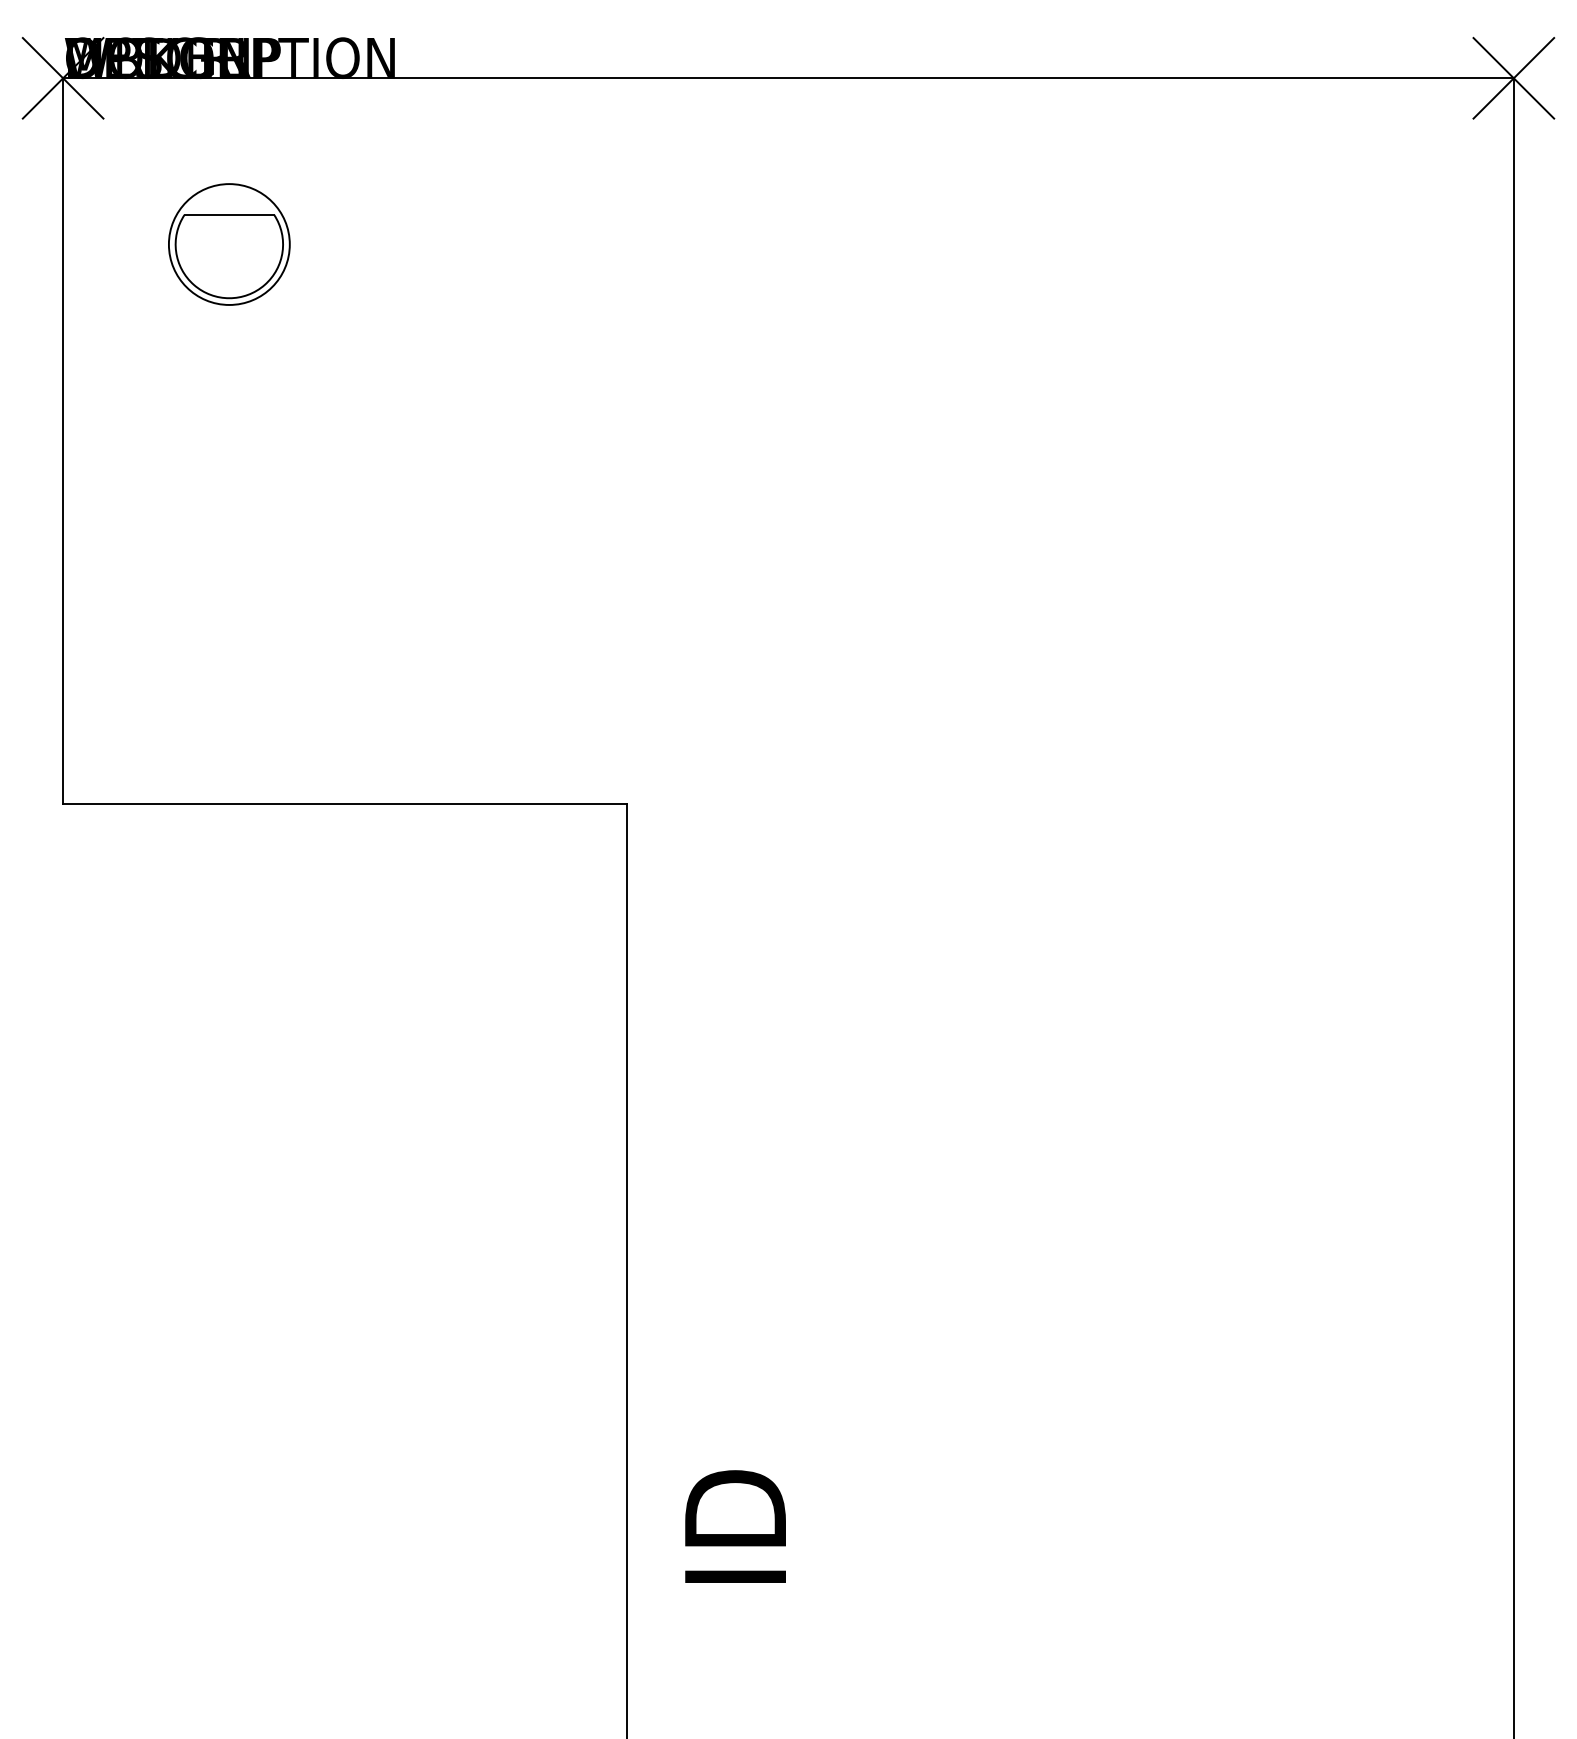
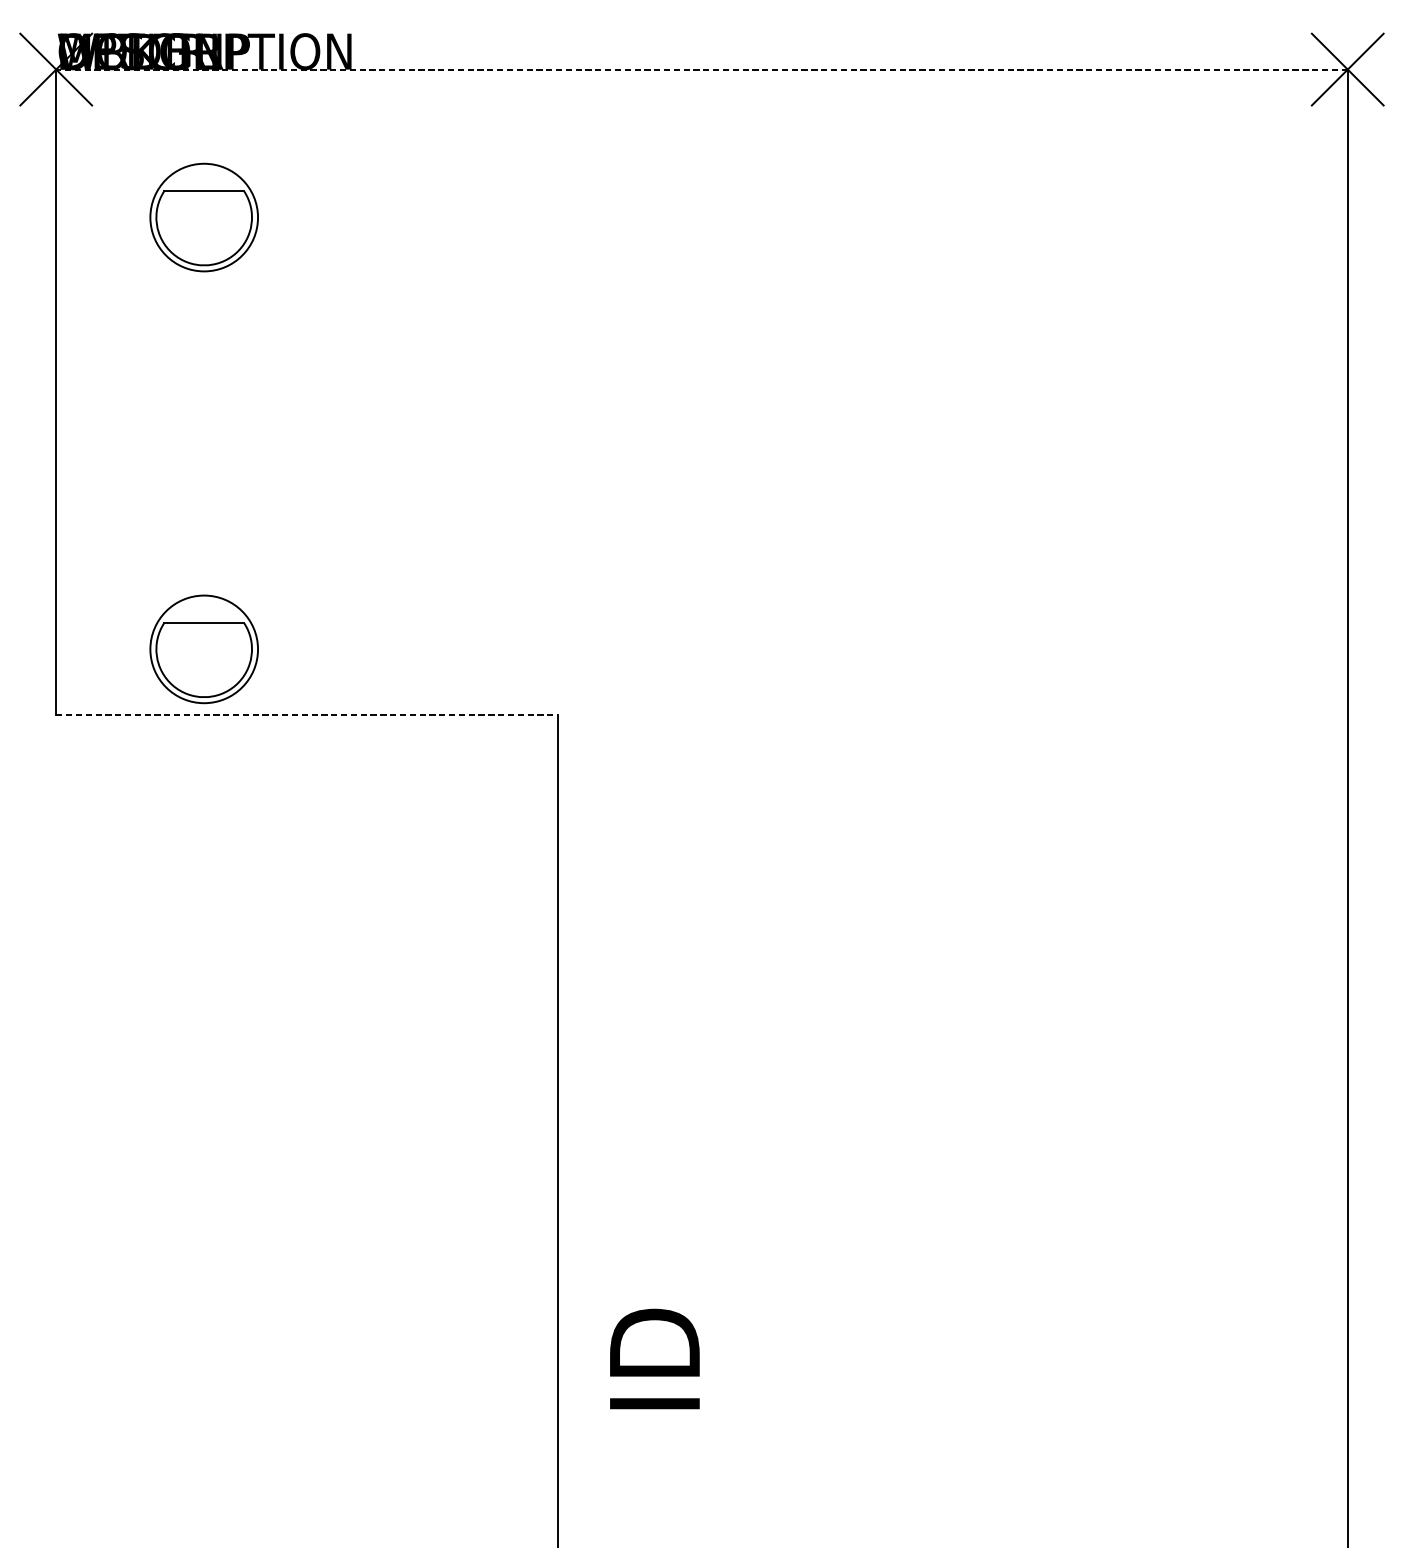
line: (788, 78) -> (702, 69), solid -> dashed
part: (229, 729) -> (204, 649), added
line: (345, 803) -> (307, 715), solid -> dashed

